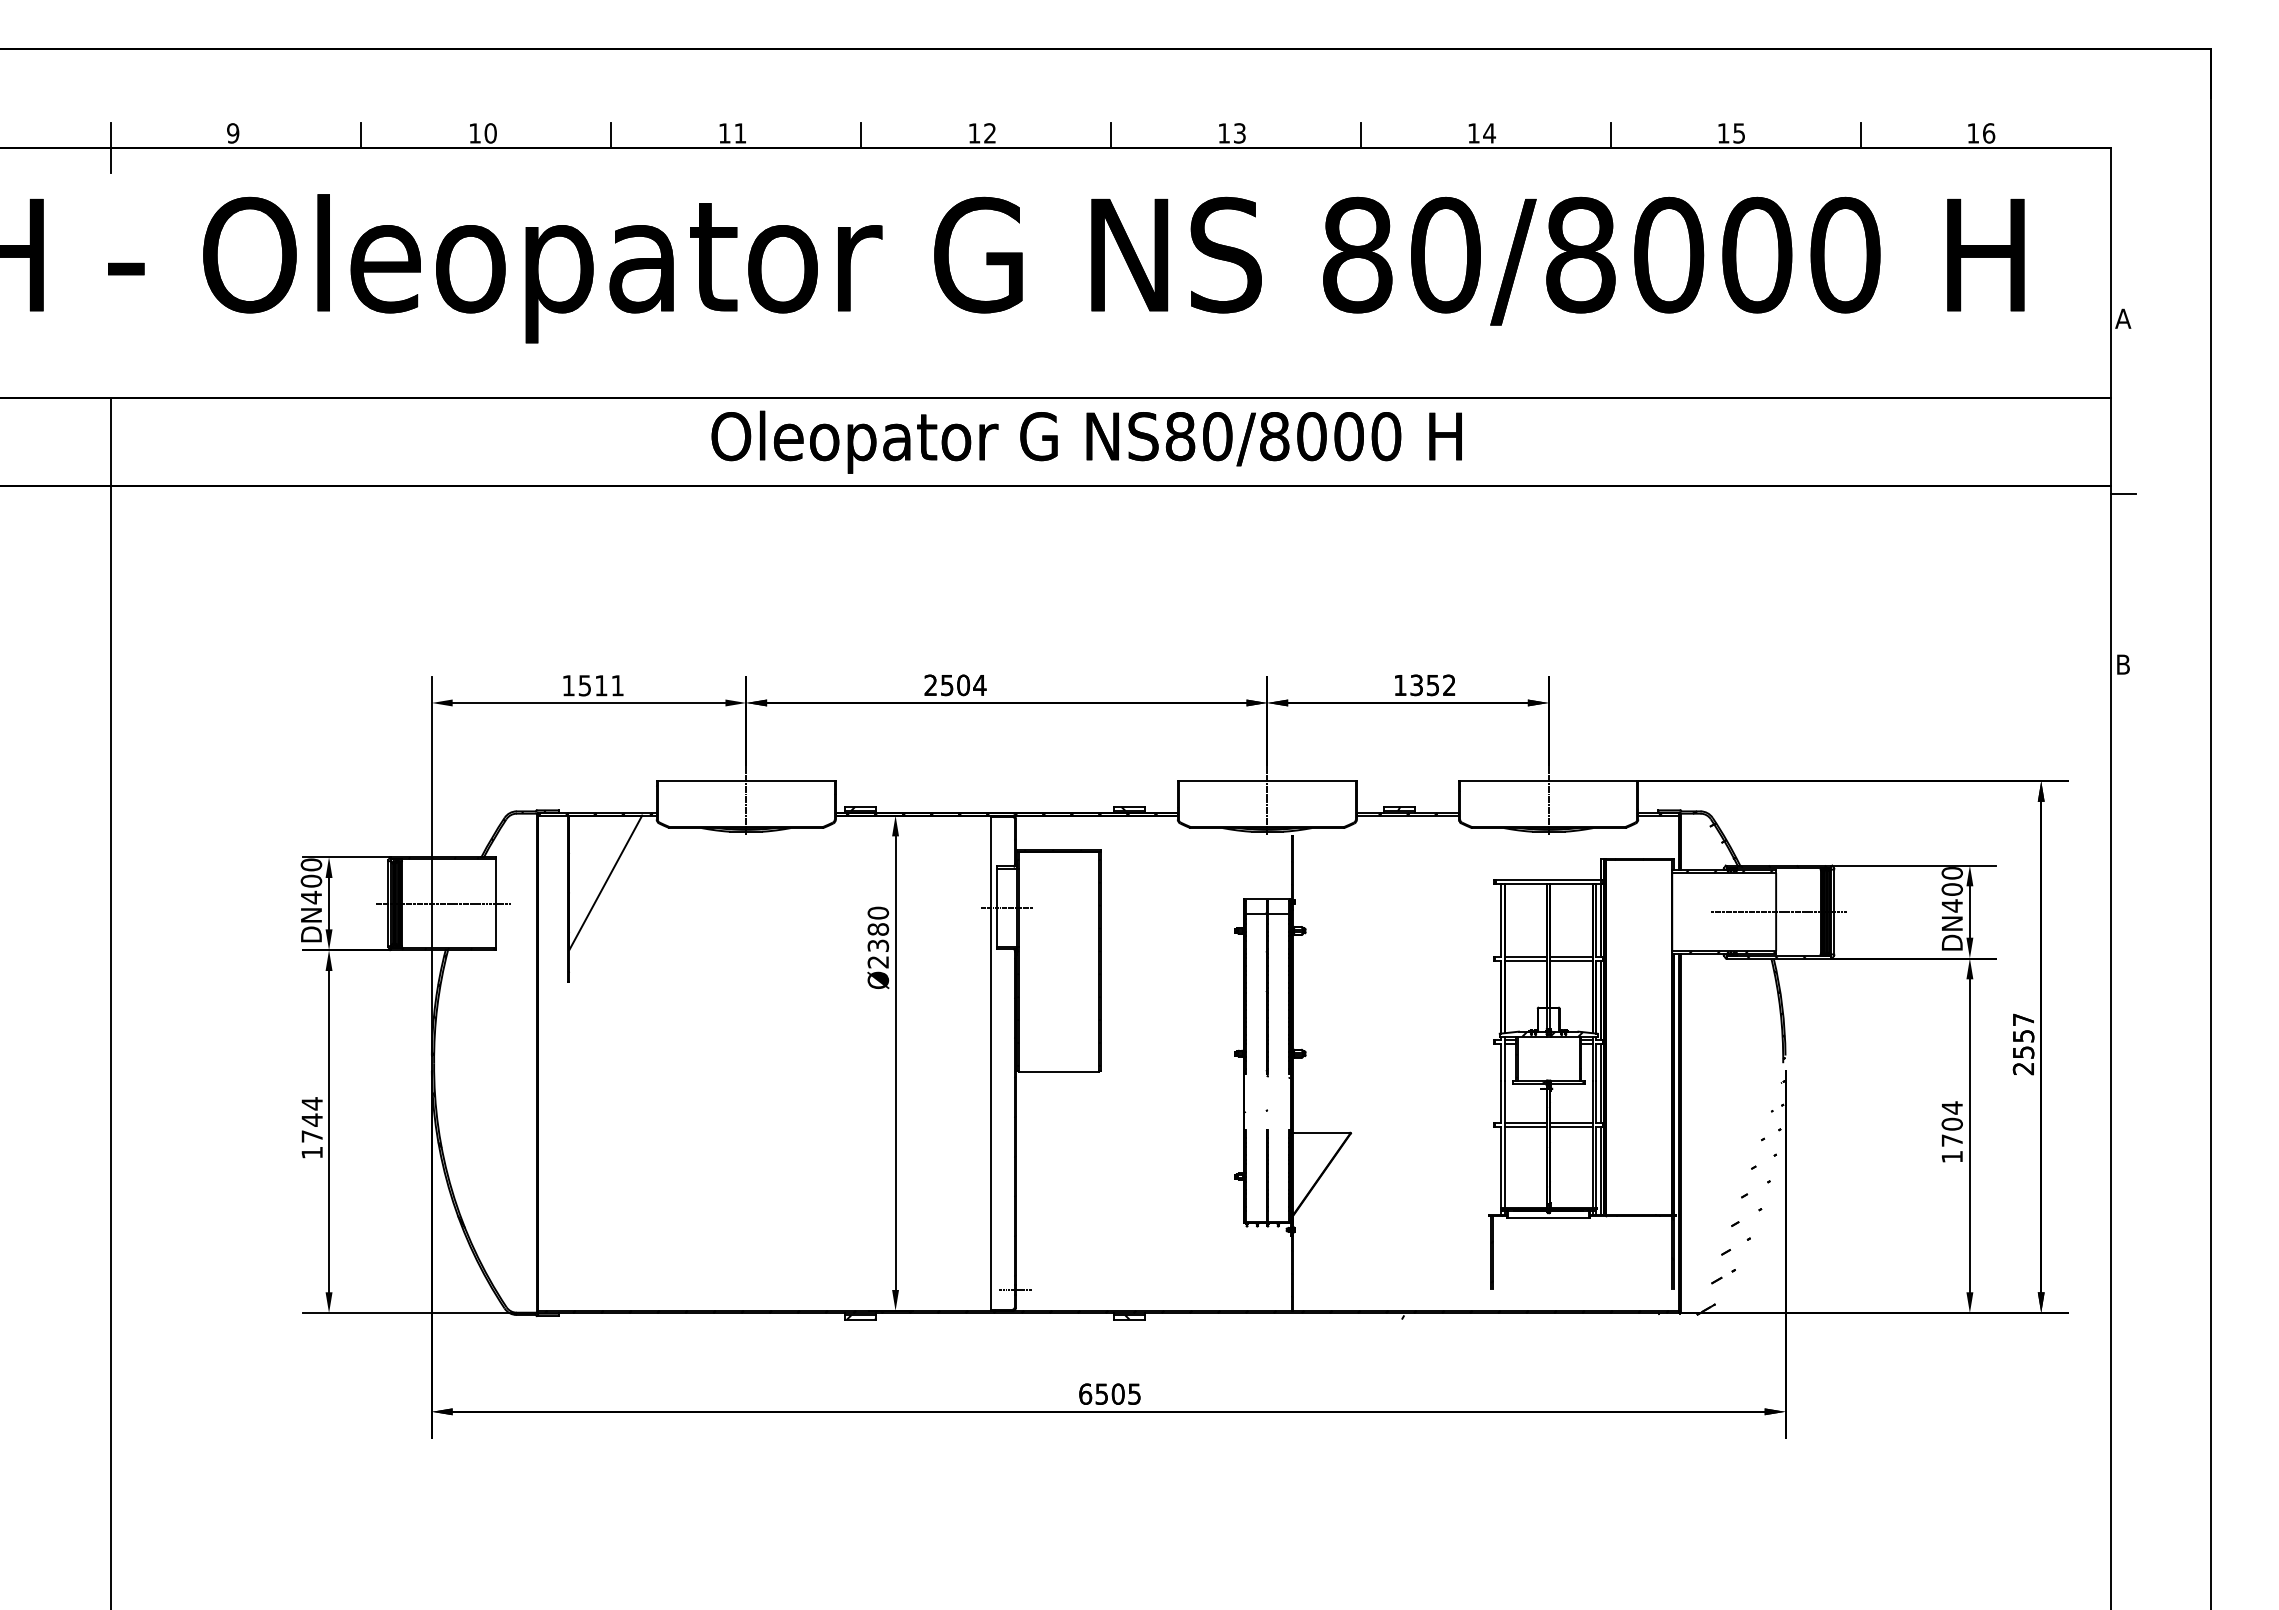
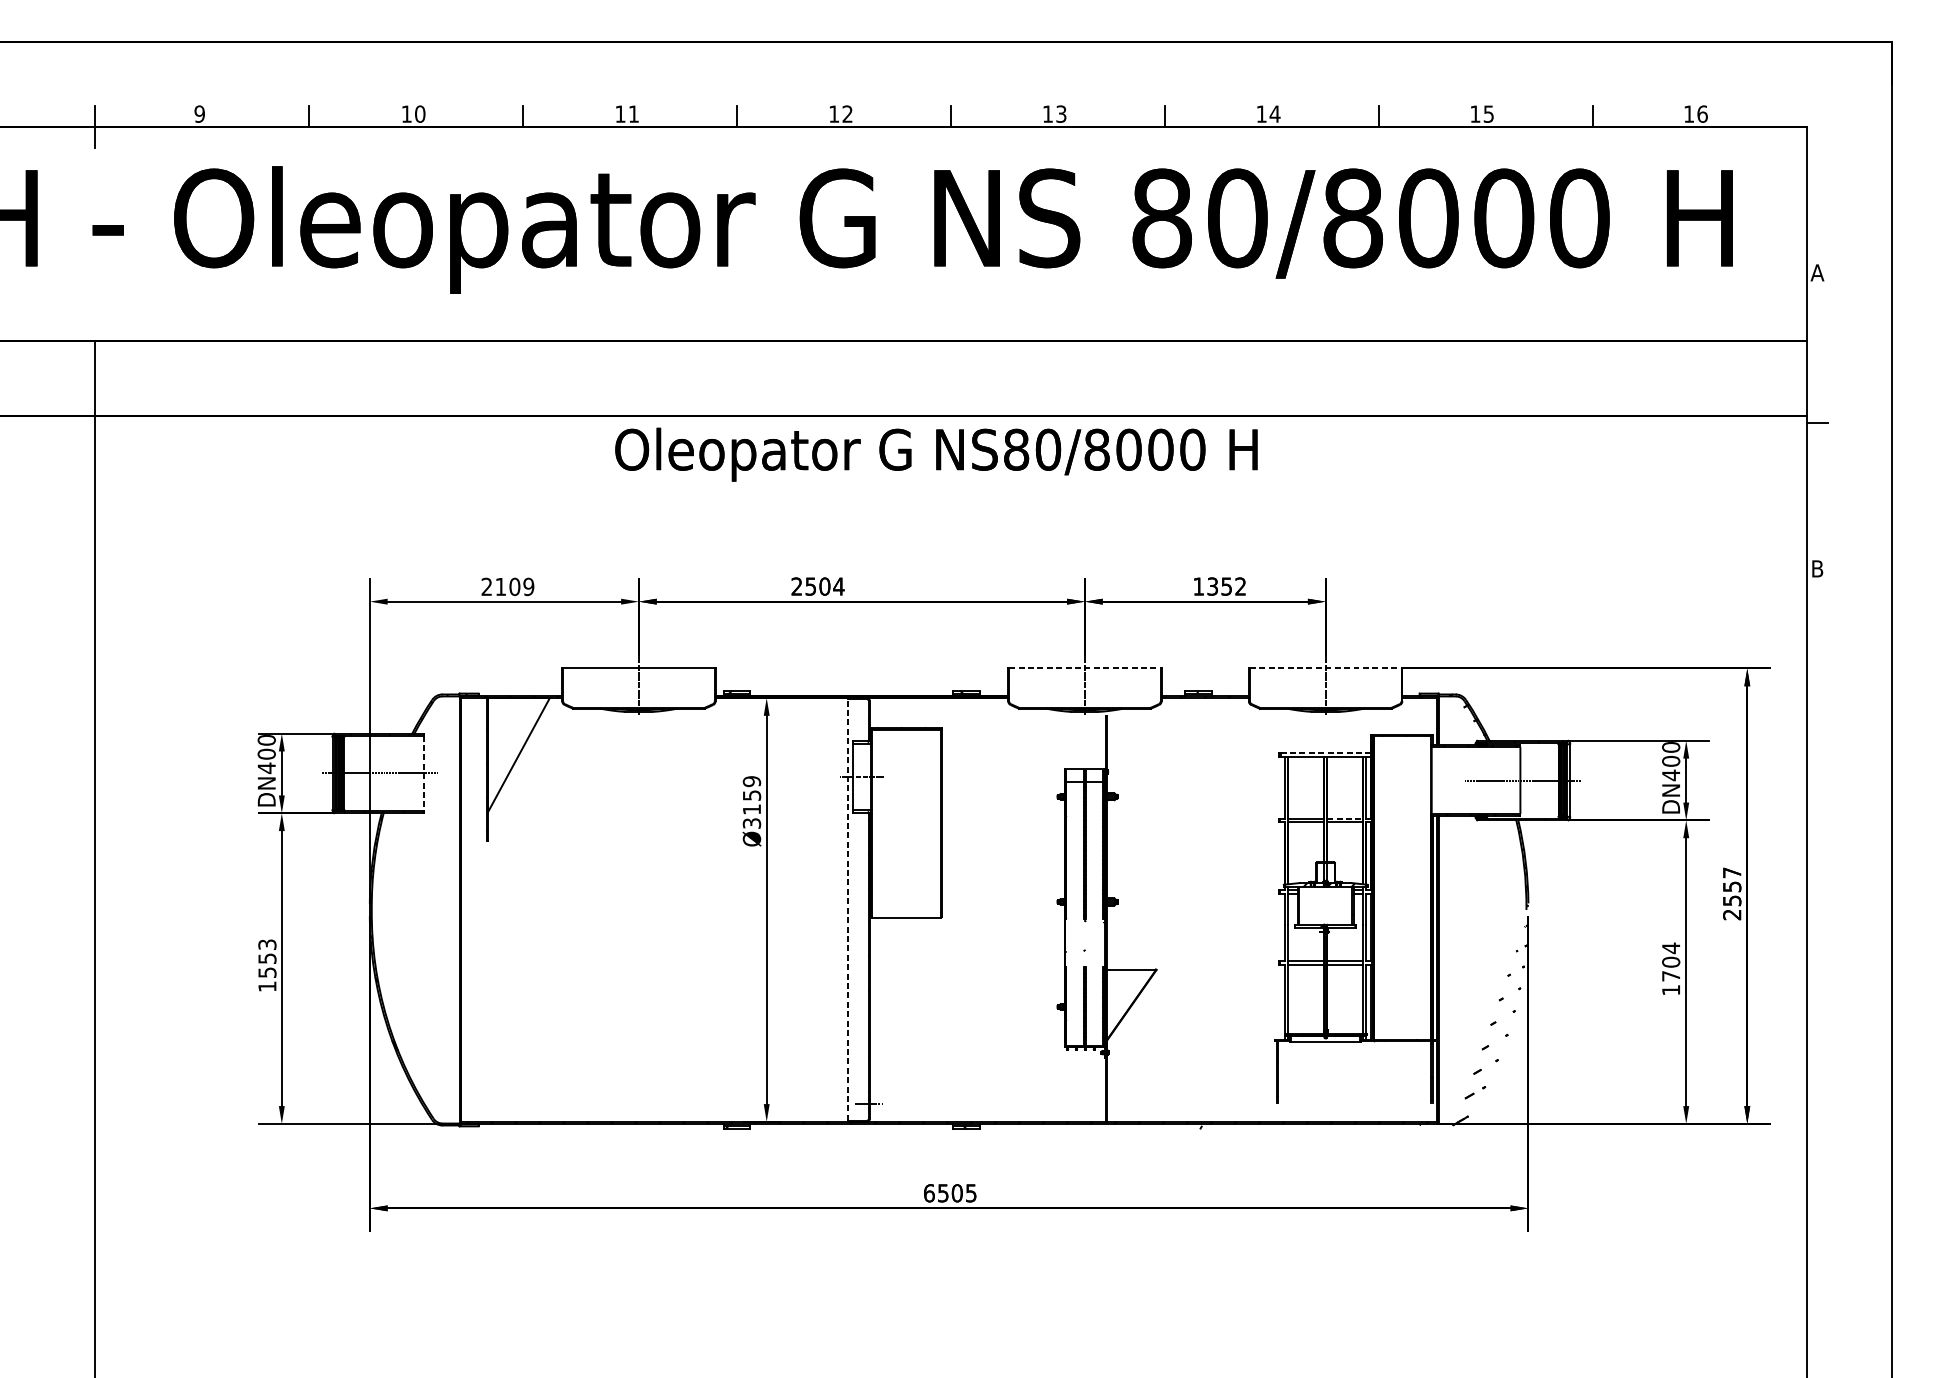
text: (1086, 441) -> (936, 454), moved
text: (592, 685) -> (507, 586), 1511 -> 2109
line: (1267, 781) -> (1085, 668), solid -> dashed
line: (1548, 781) -> (1325, 668), solid -> dashed
line: (1548, 879) -> (1325, 752), solid -> dashed
line: (495, 904) -> (424, 774), solid -> dashed
text: (878, 937) -> (752, 802), Ø2380 -> Ø3159
line: (1571, 956) -> (1345, 818), solid -> dashed
line: (991, 1062) -> (848, 909), solid -> dashed
text: (311, 1119) -> (266, 958), 1744 -> 1553

